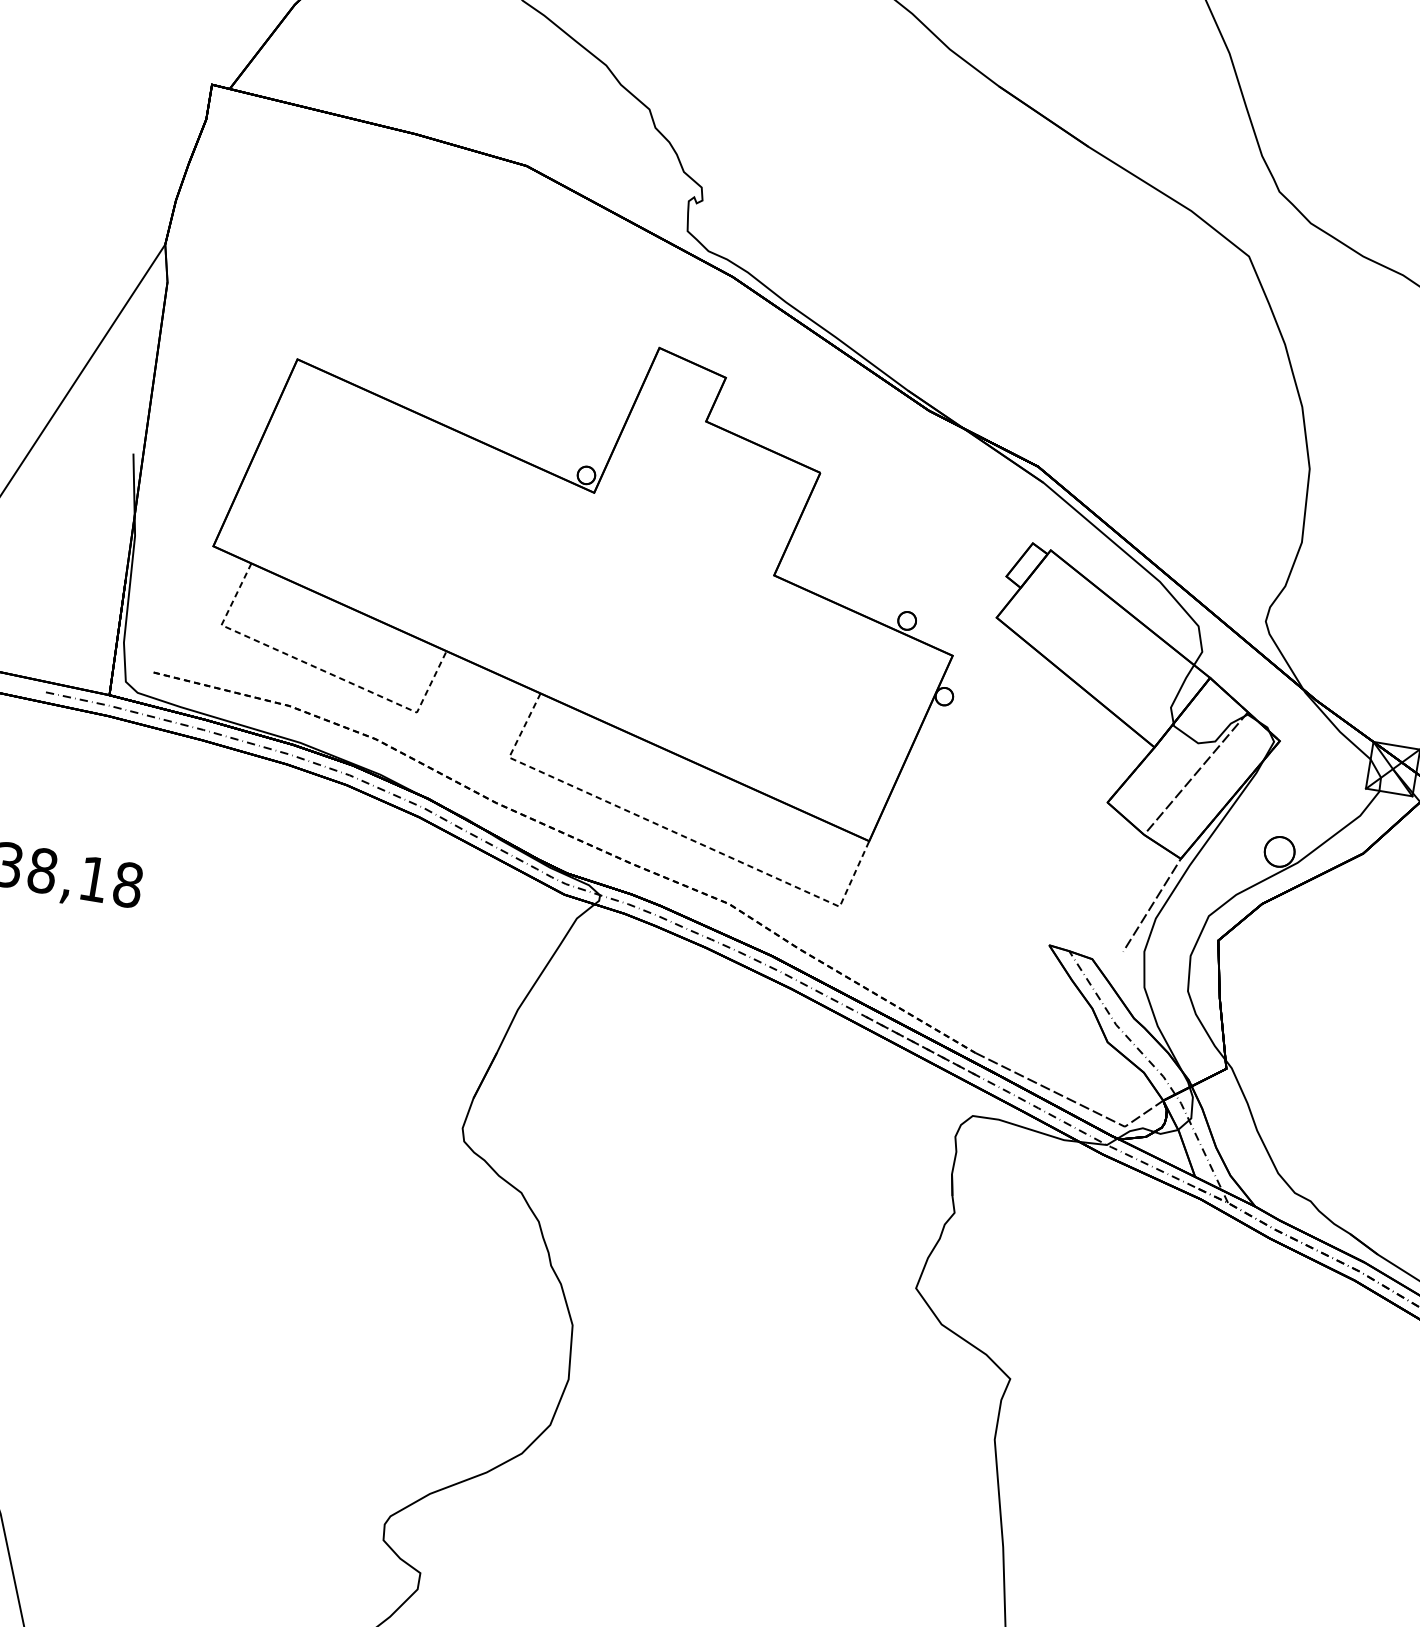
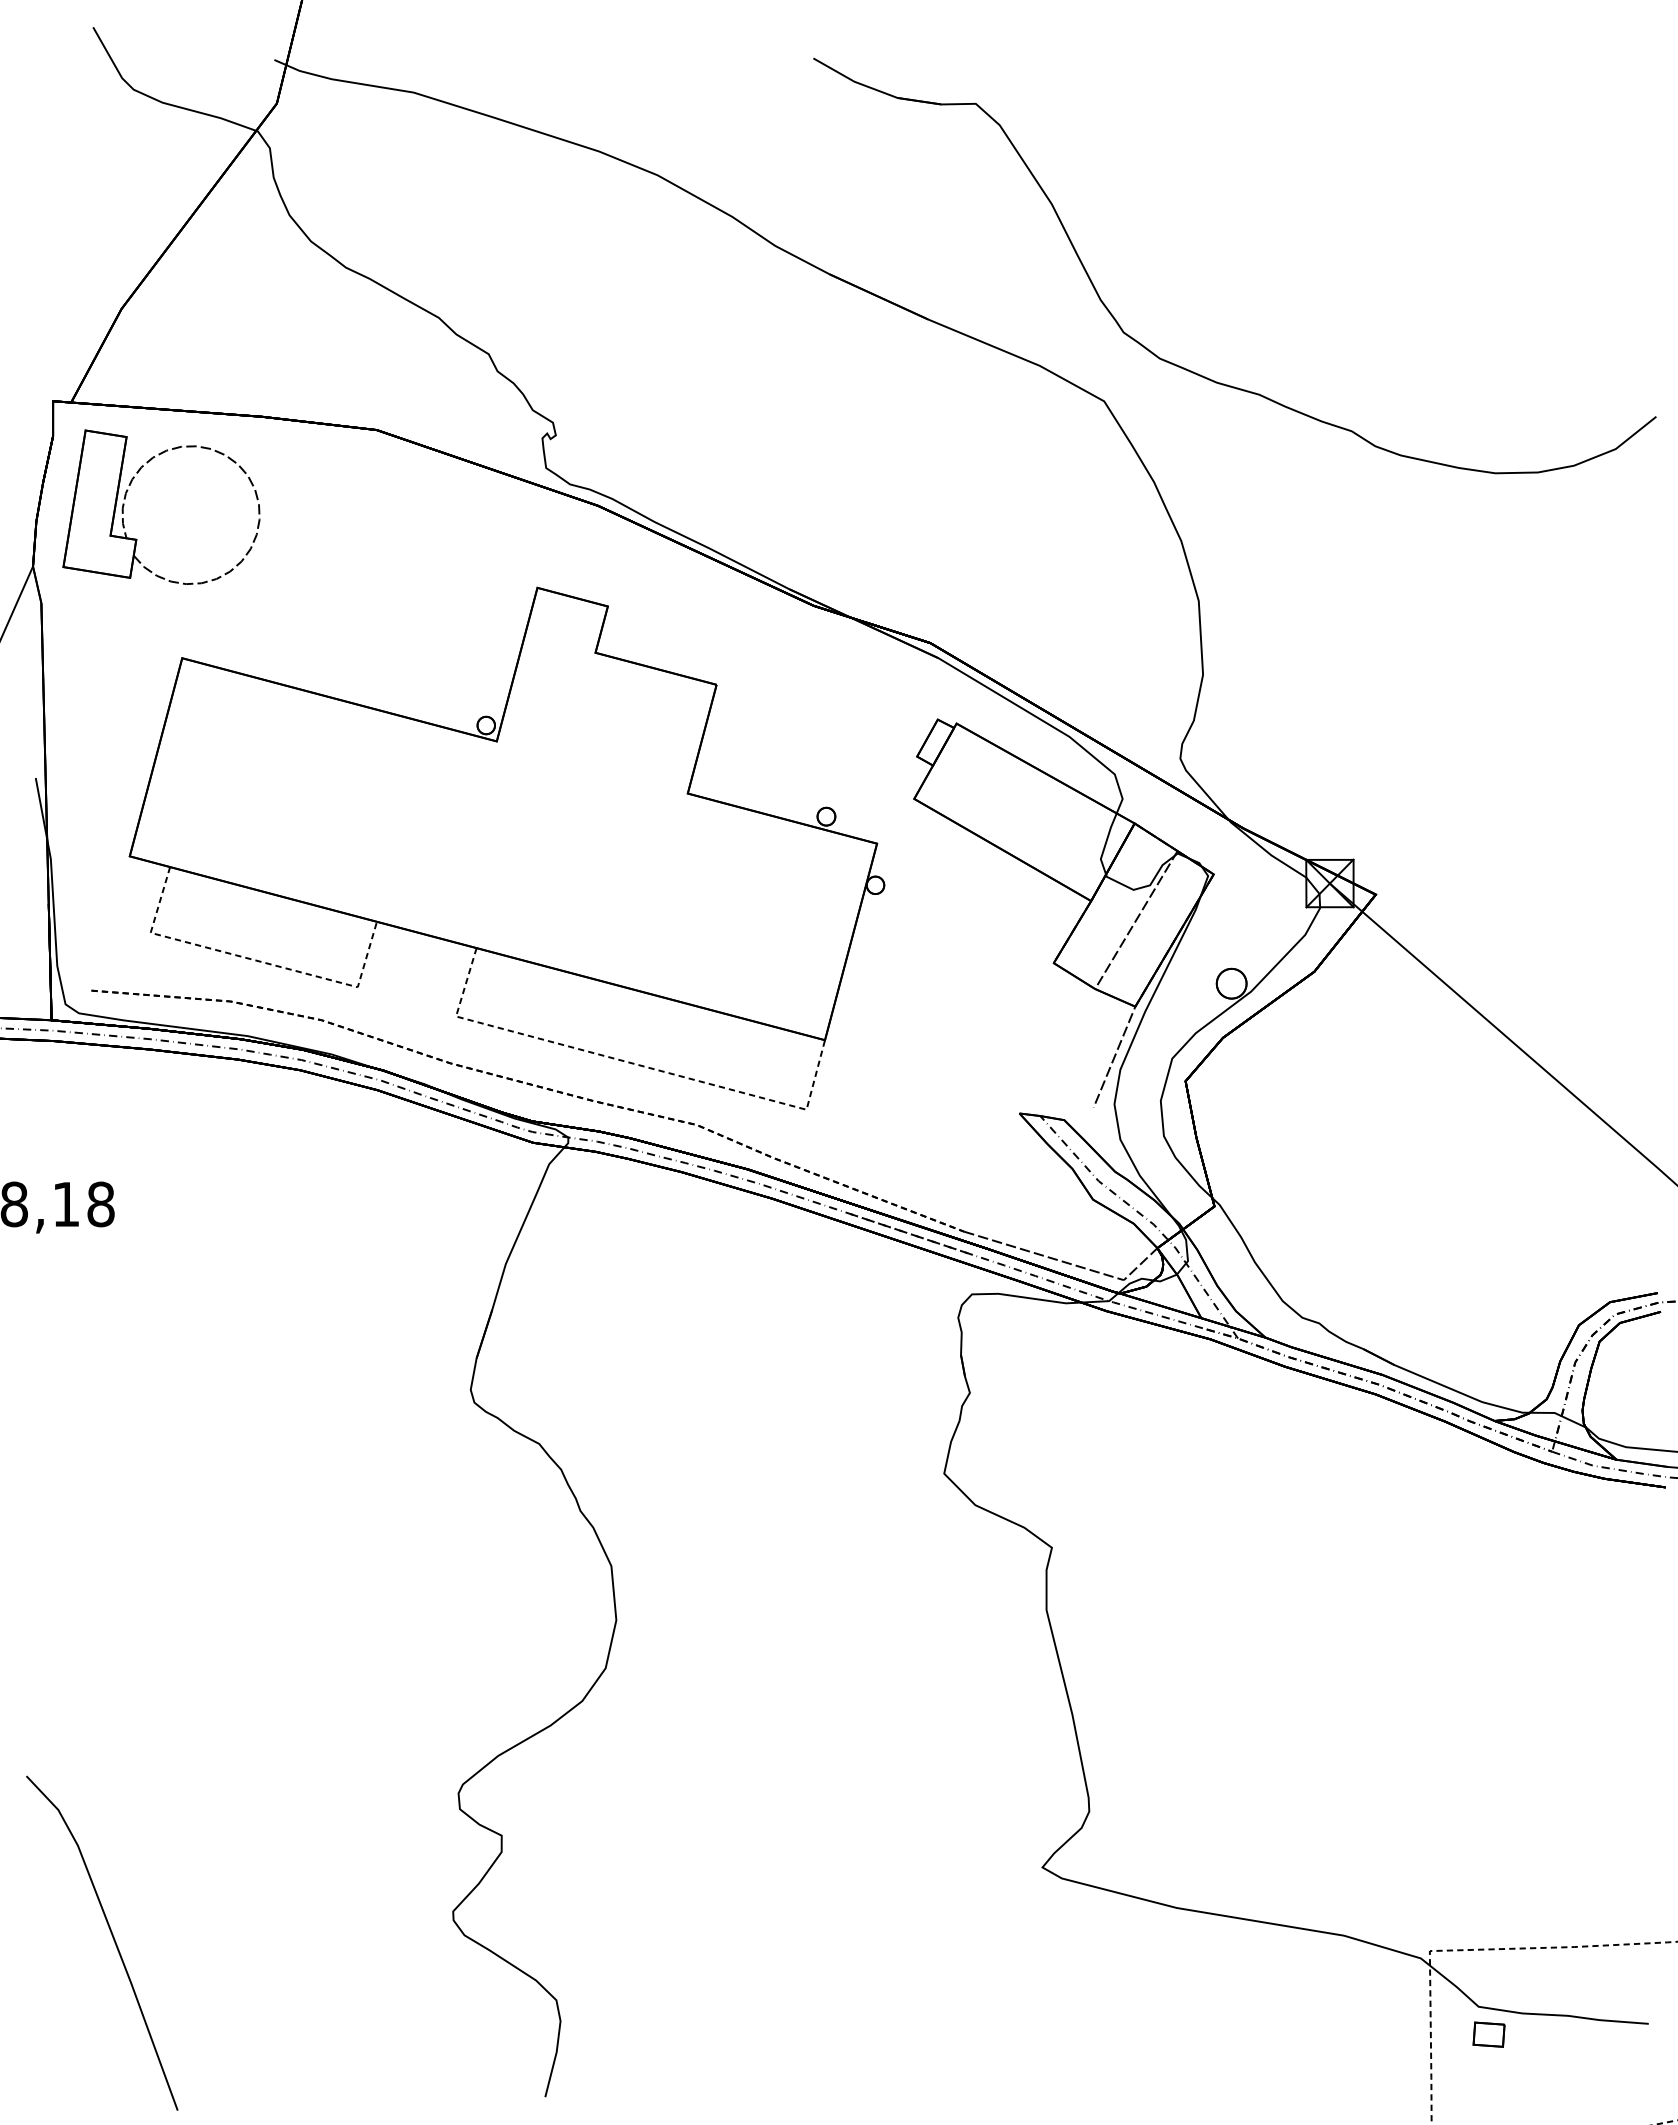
part: (268, 190) -> (126, 496), added

